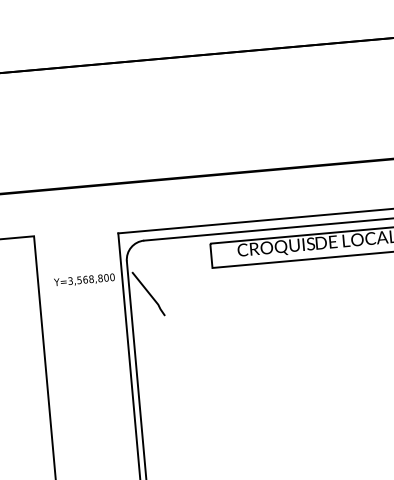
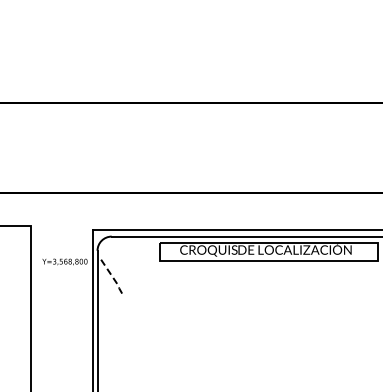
line: (150, 294) -> (112, 276), solid -> dashed

